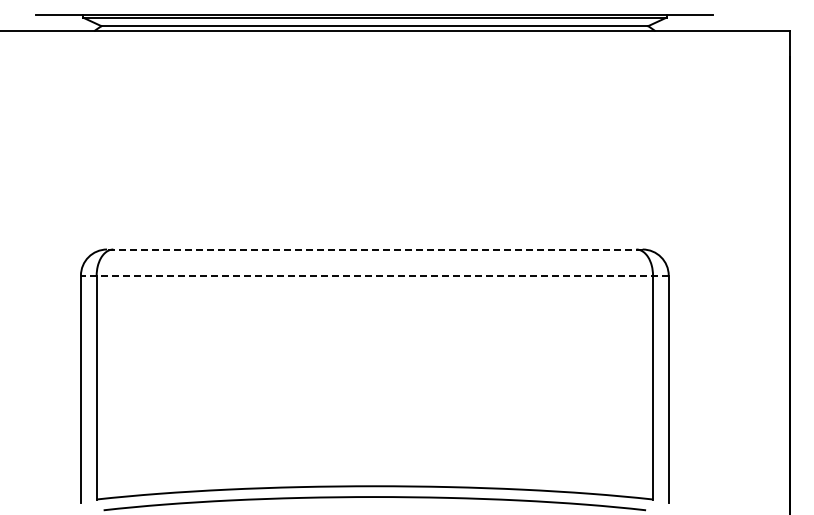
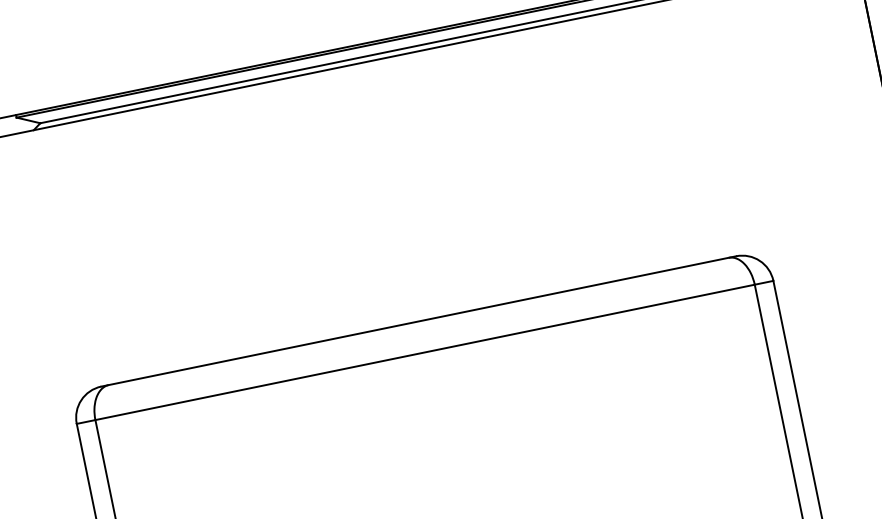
line: (374, 249) -> (418, 321), dashed -> solid
line: (374, 275) -> (424, 352), dashed -> solid

